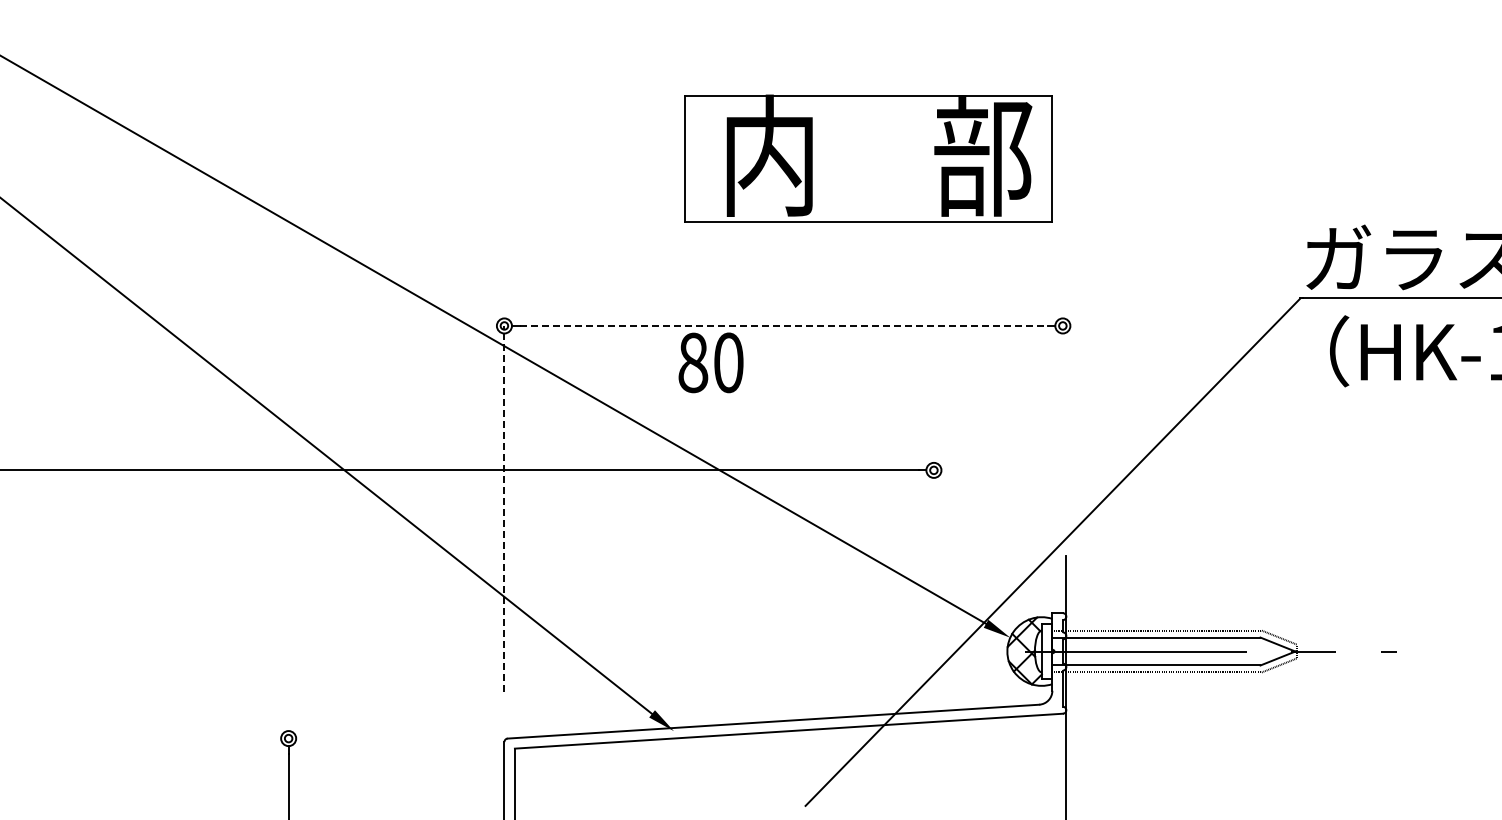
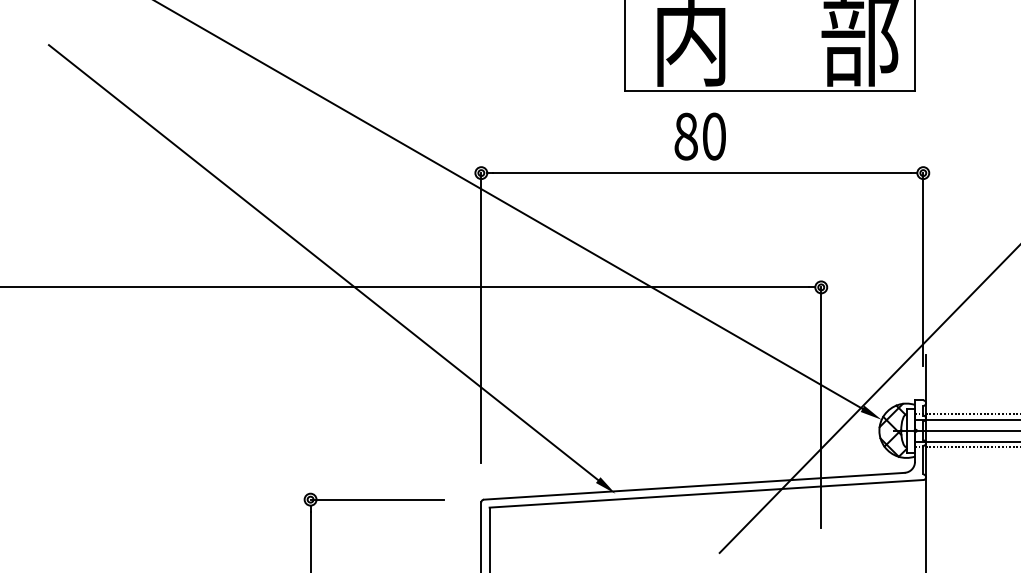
line: (784, 325) -> (703, 172), dashed -> solid
text: (710, 362) -> (699, 136), moved
line: (1062, 447) -> (923, 269), added
line: (504, 508) -> (481, 317), dashed -> solid
line: (933, 622) -> (820, 407), added
line: (372, 738) -> (376, 499), added

